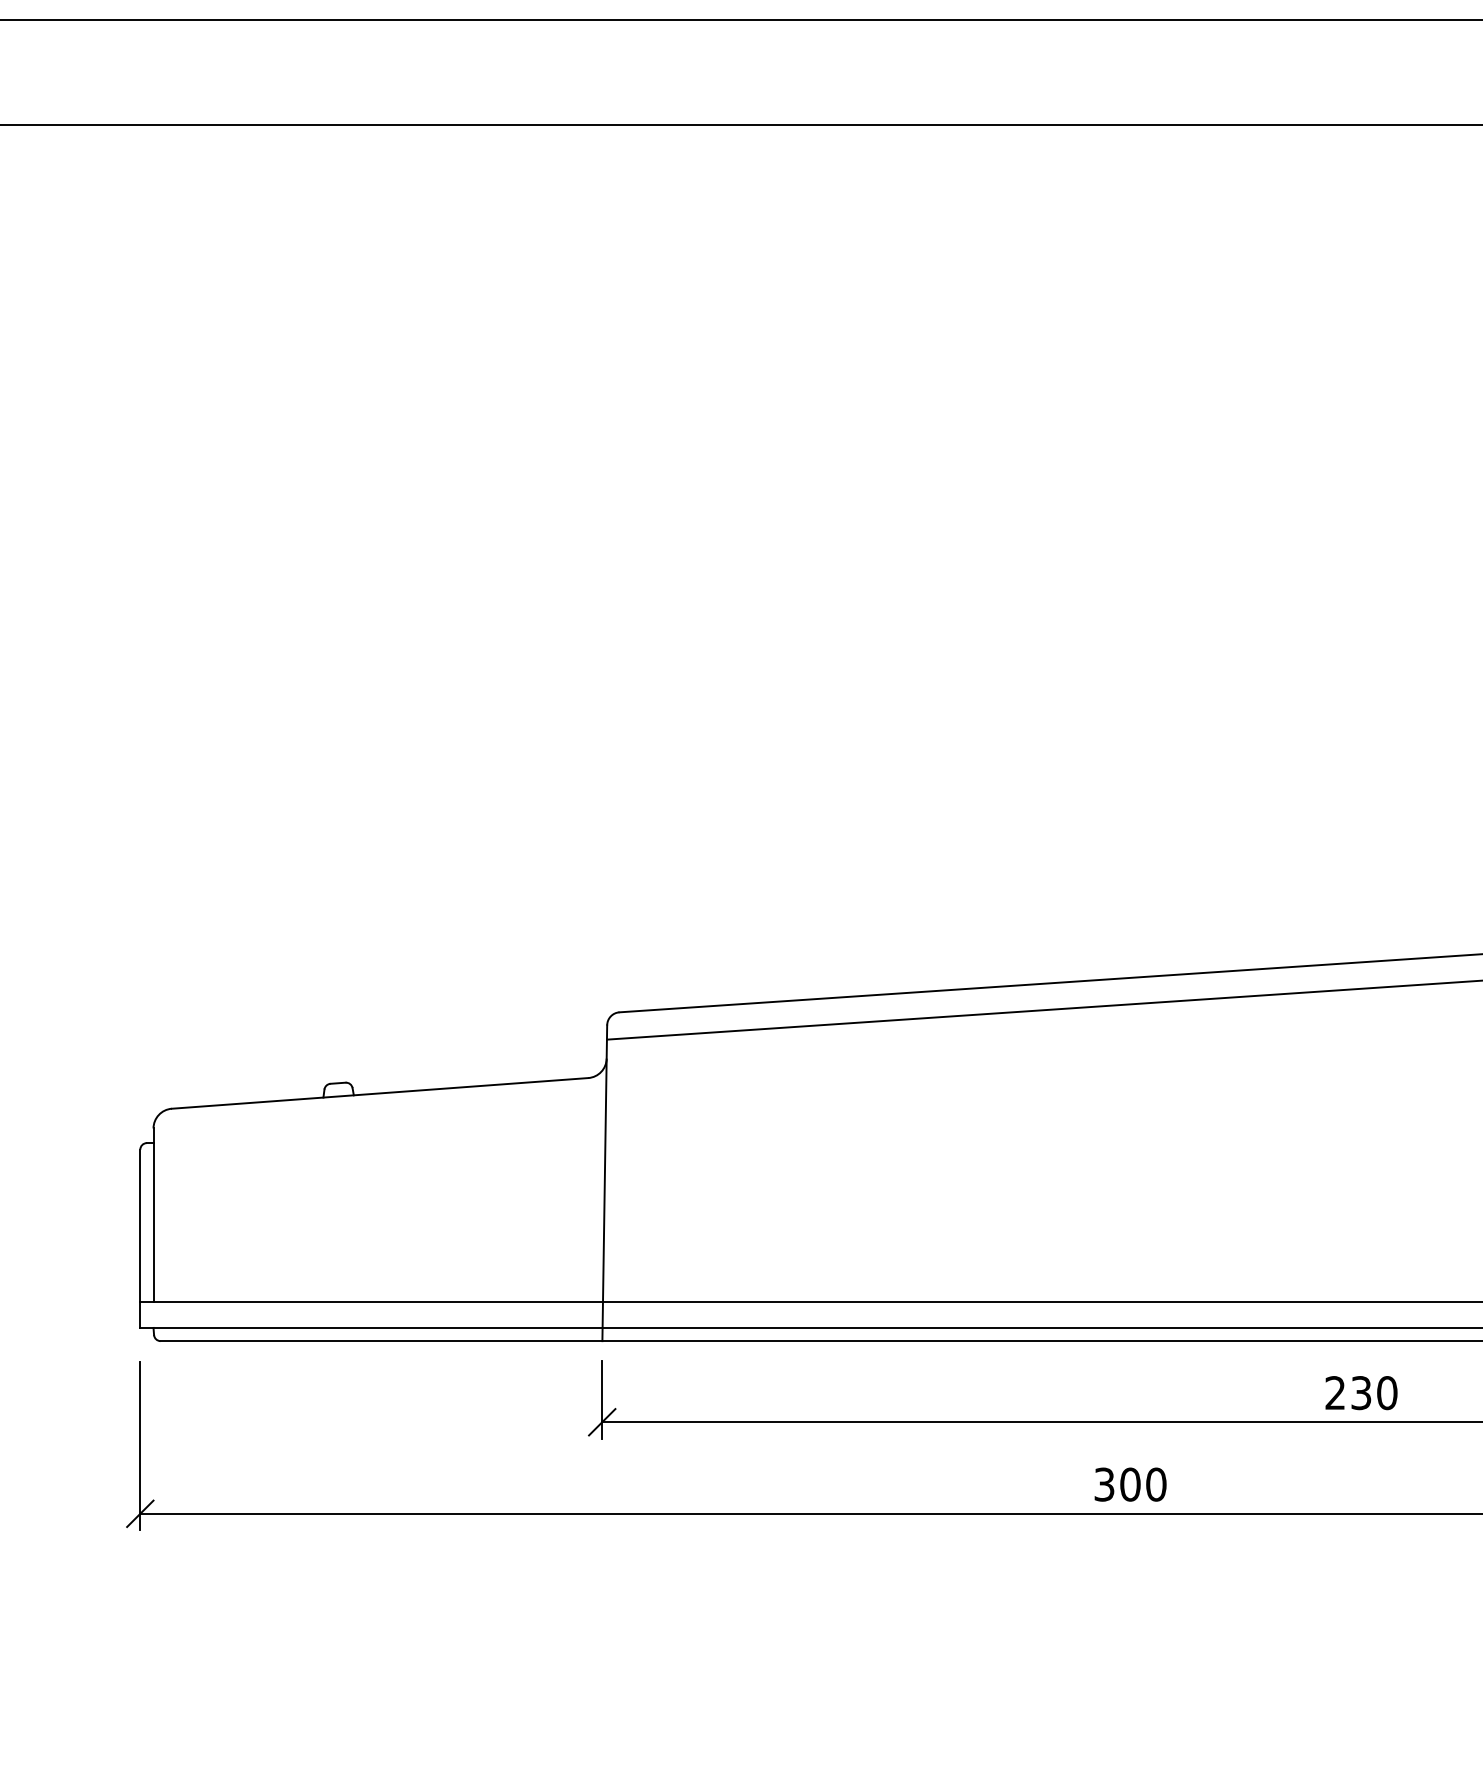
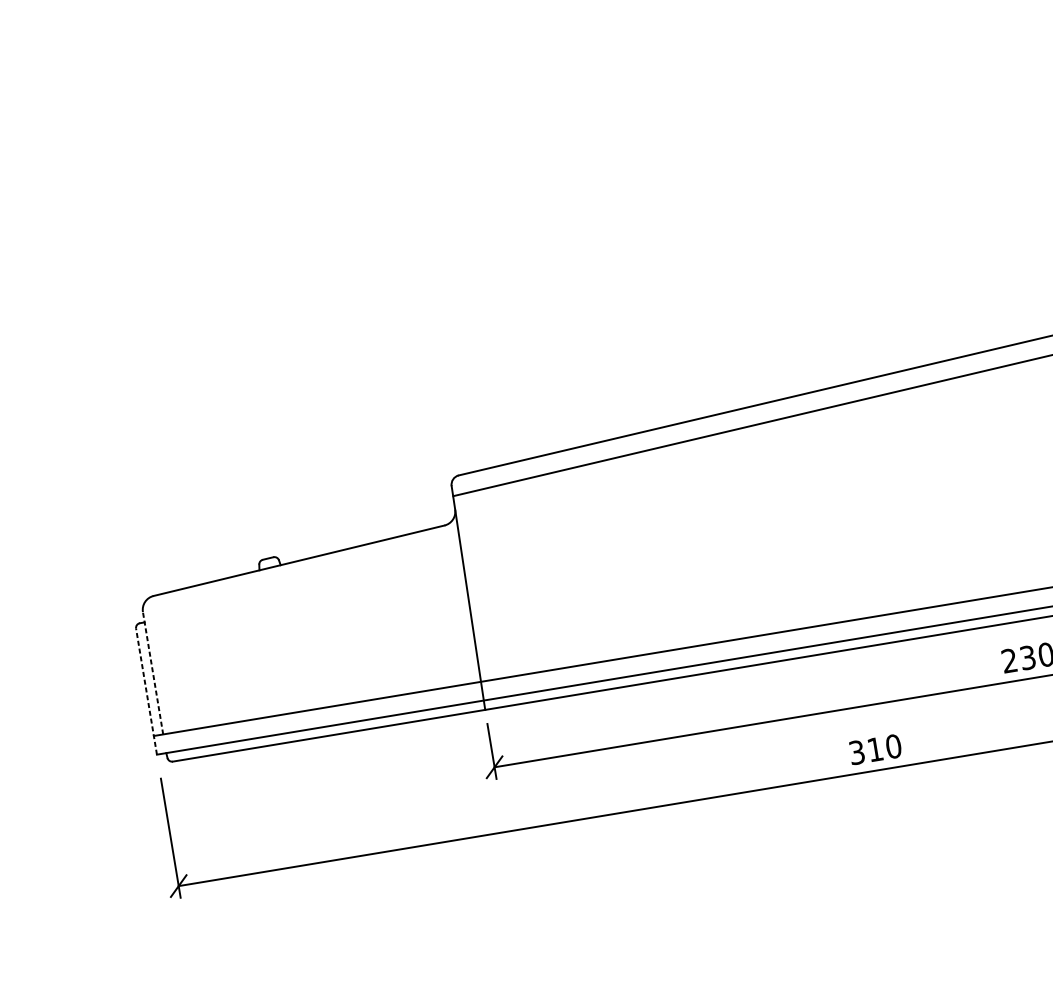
line: (153, 1215) -> (153, 673), solid -> dashed
line: (140, 1238) -> (146, 691), solid -> dashed
text: (1130, 1484) -> (875, 749), 300 -> 310

